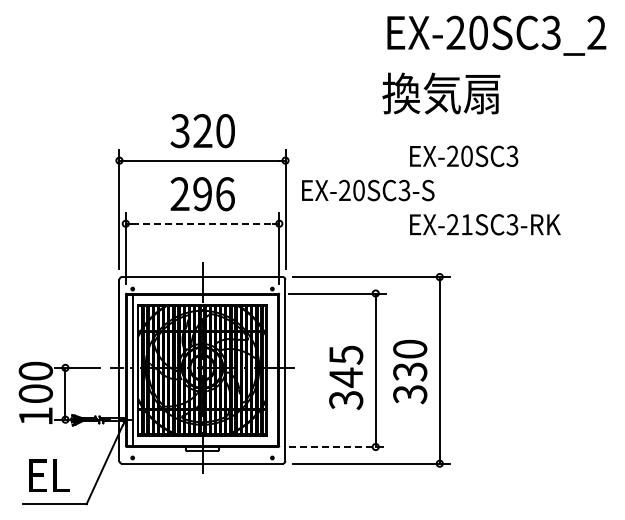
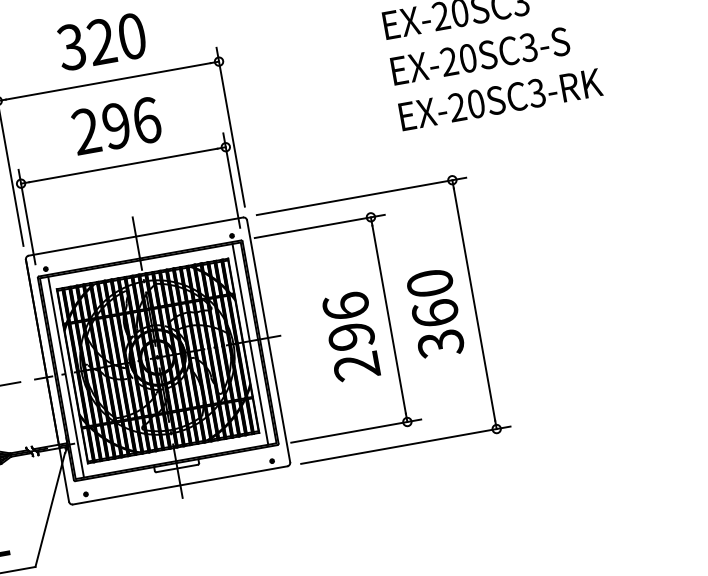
text: (368, 190) -> (480, 56), moved
line: (202, 223) -> (123, 165), dashed -> solid
text: (466, 224) -> (475, 103), EX-21SC3-RK -> EX-20SC3-RK
line: (271, 369) -> (249, 343), added
text: (410, 371) -> (435, 313), 330 -> 360
text: (346, 377) -> (351, 336), 345 -> 296
line: (337, 447) -> (356, 431), dashed -> solid

